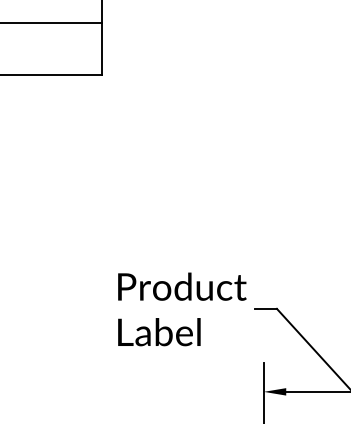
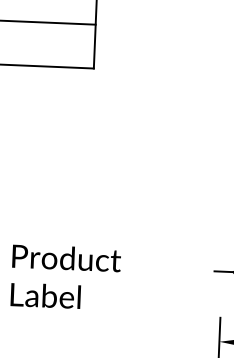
text: (182, 309) -> (66, 277), moved

